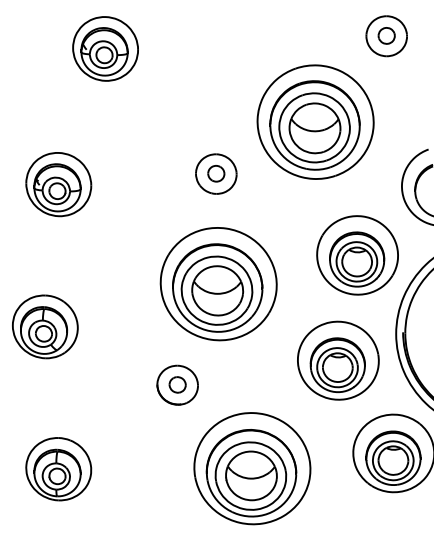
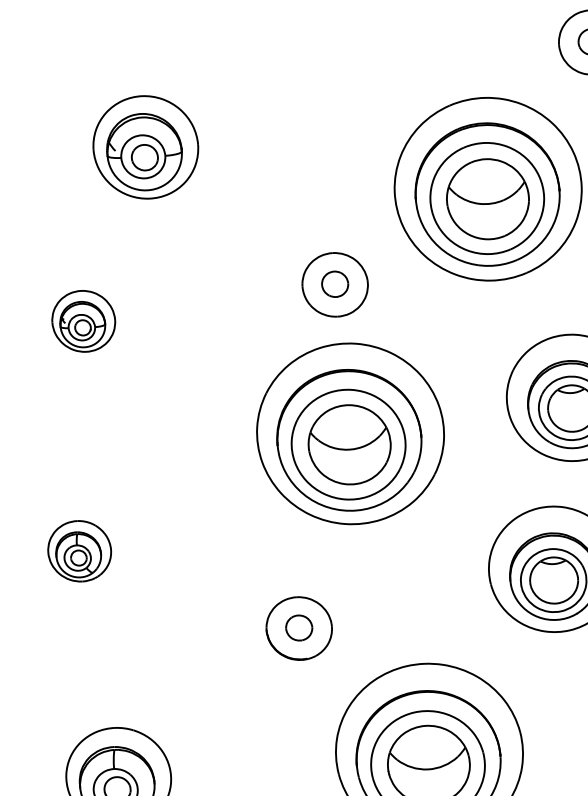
part: (105, 48) -> (145, 146), moved
part: (58, 184) -> (83, 321), size x0.6
part: (218, 284) -> (350, 434), moved
part: (45, 326) -> (79, 550), size x0.6

